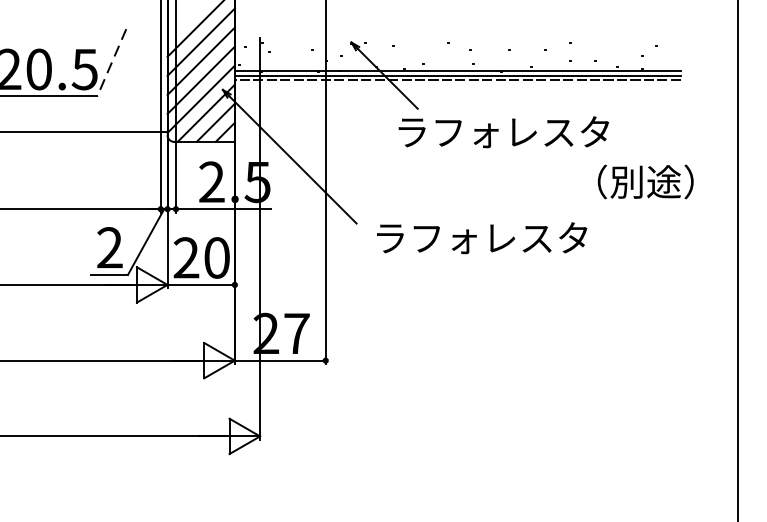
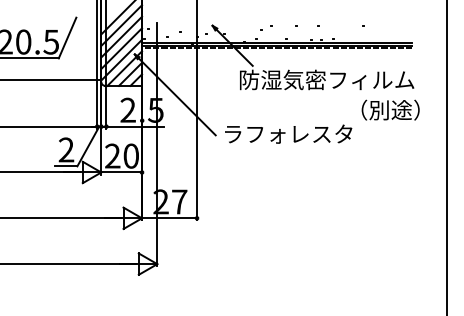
line: (111, 63) -> (67, 38), dashed -> solid
text: (541, 131) -> (327, 79), ラフォレスタ -> 防湿気密フィルム
text: (481, 237) -> (288, 133), moved

